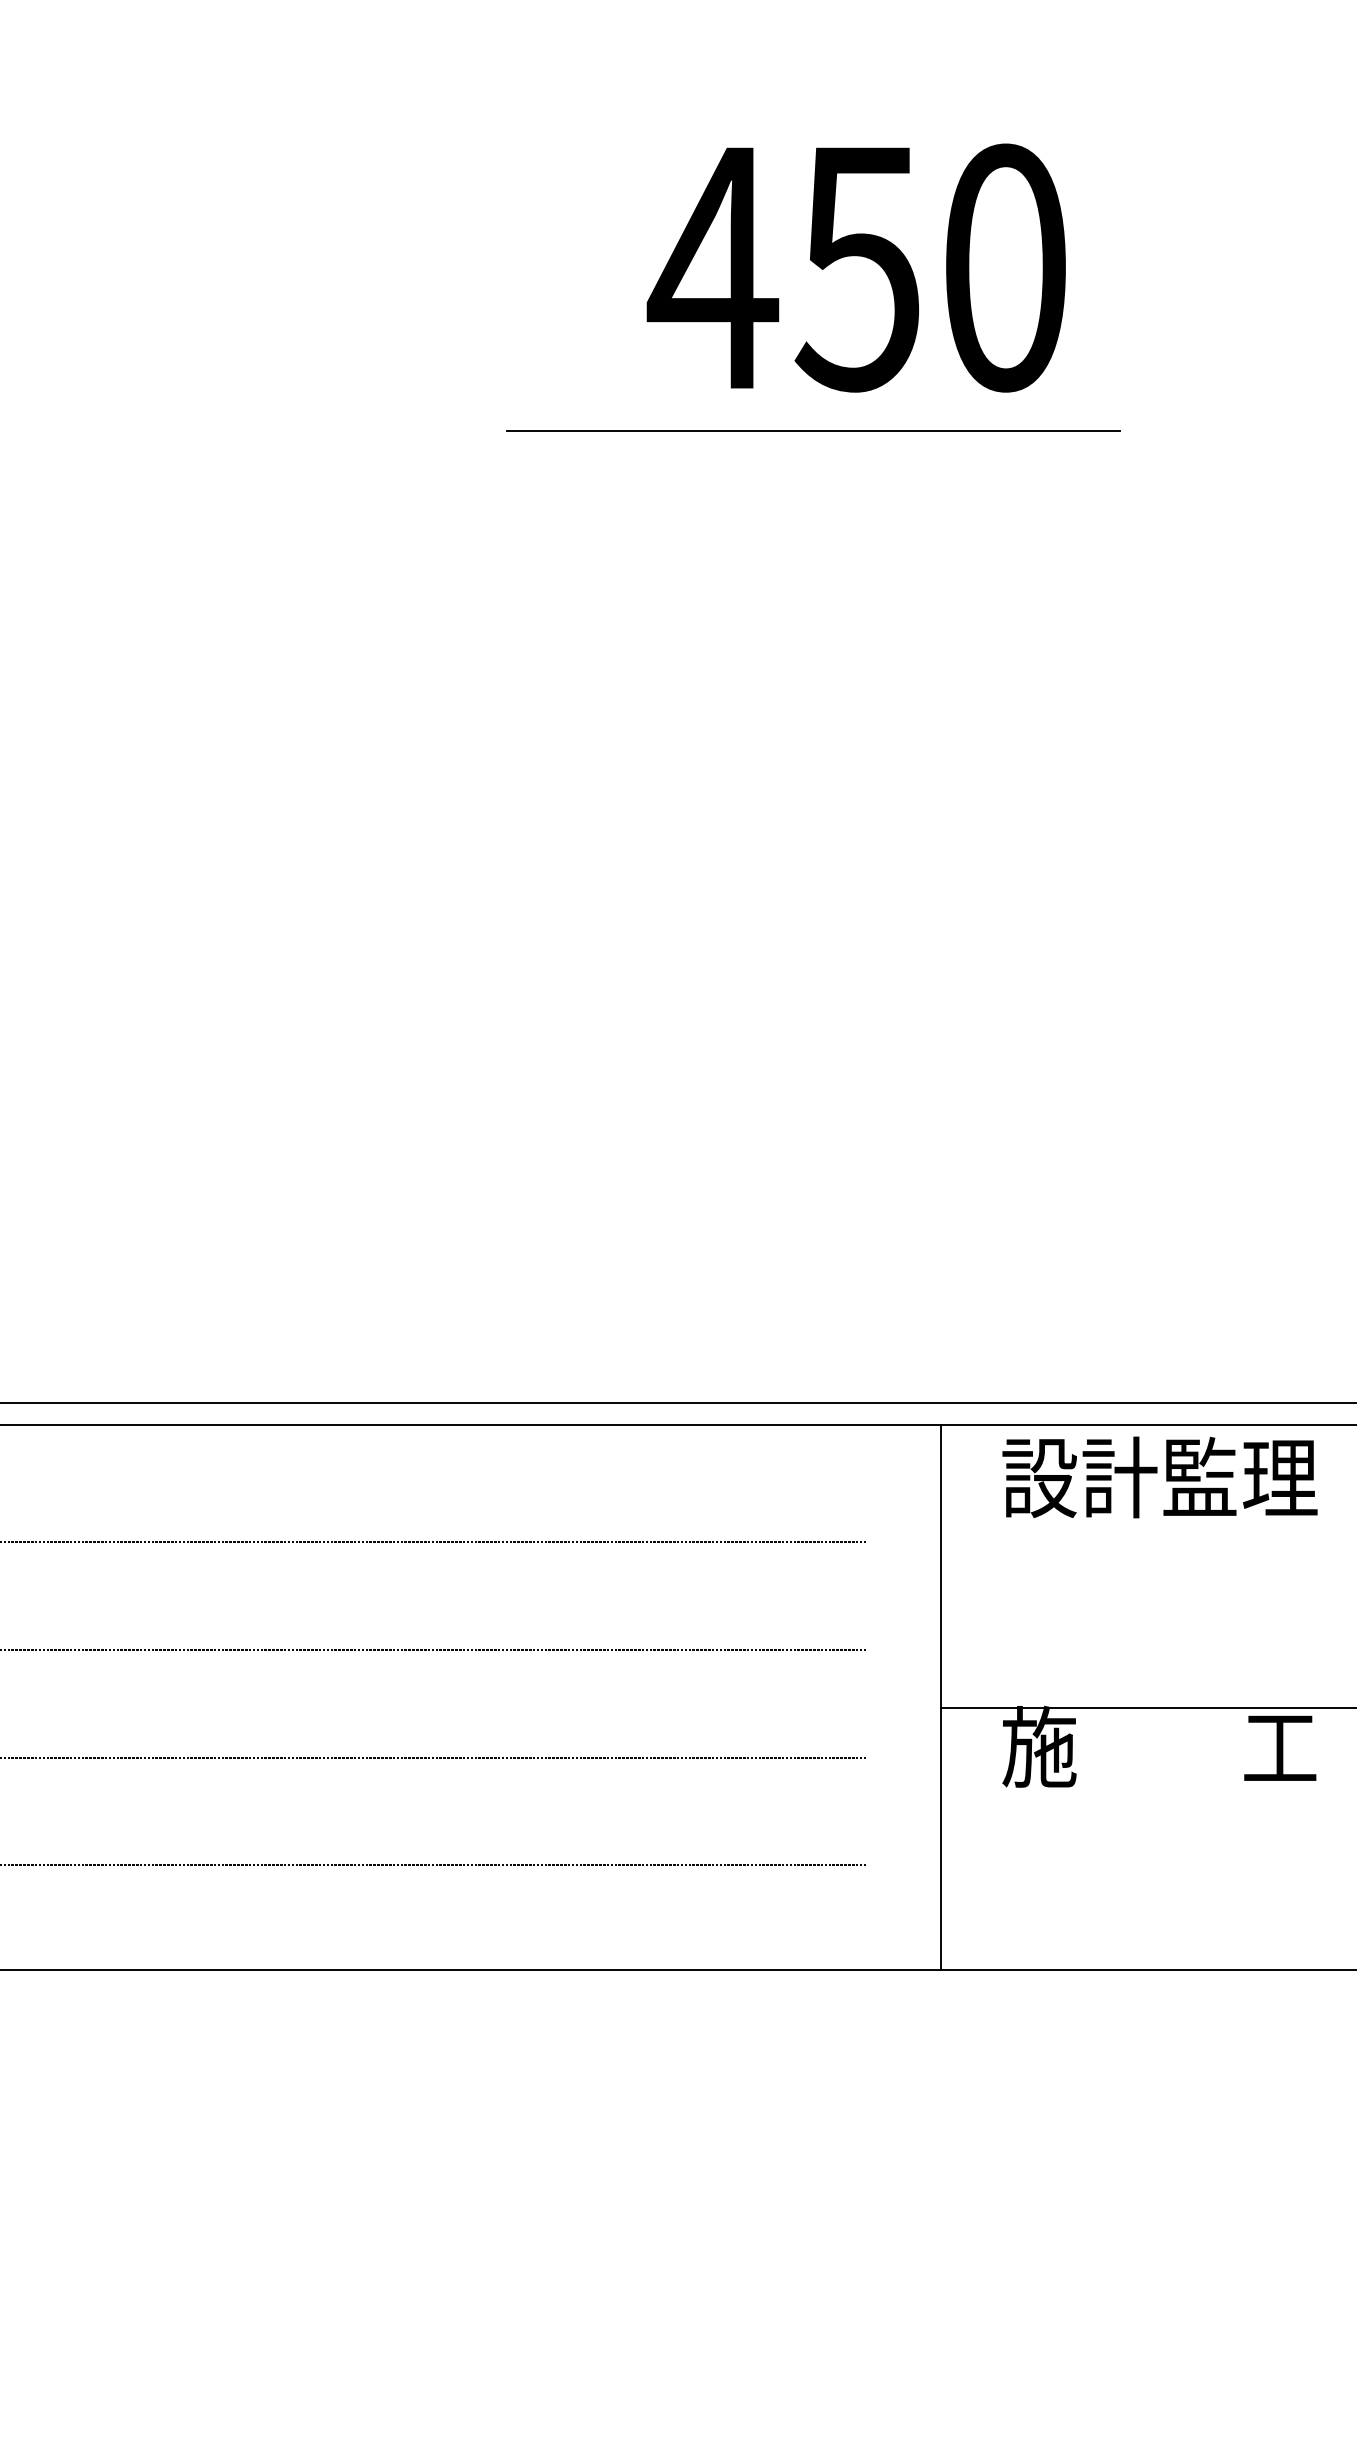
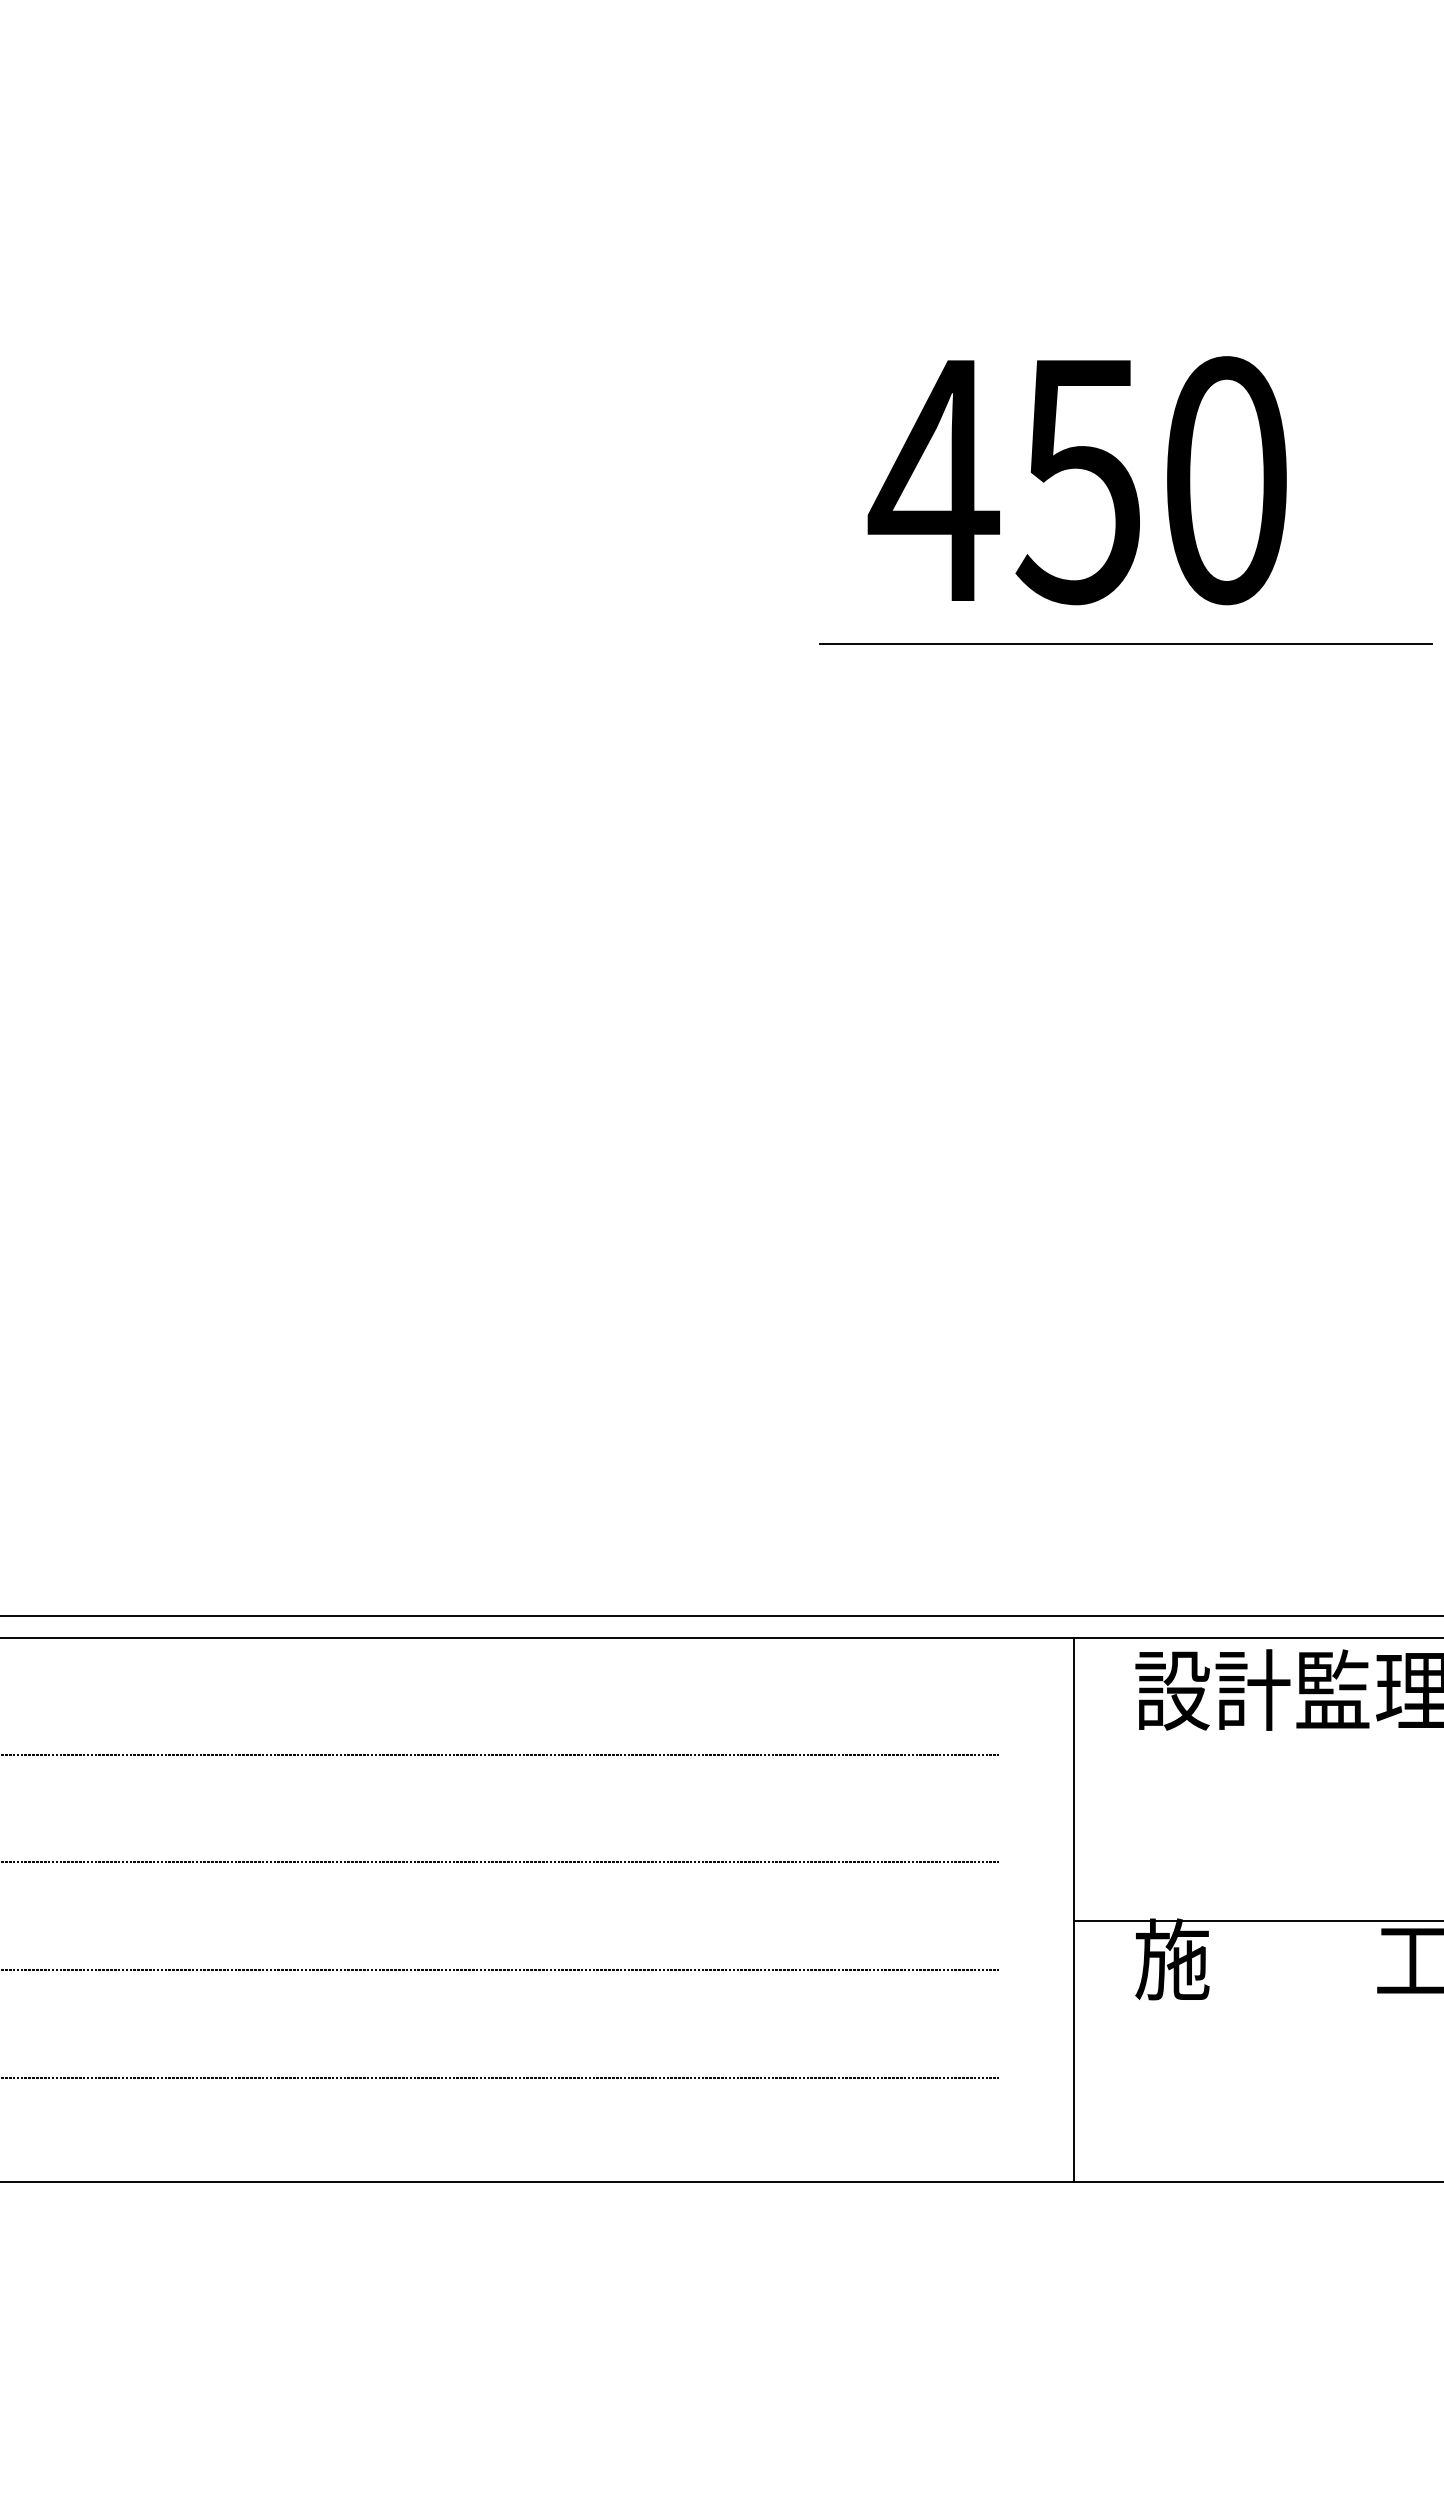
text: (855, 267) -> (1076, 480), moved
line: (812, 430) -> (1125, 643), moved

